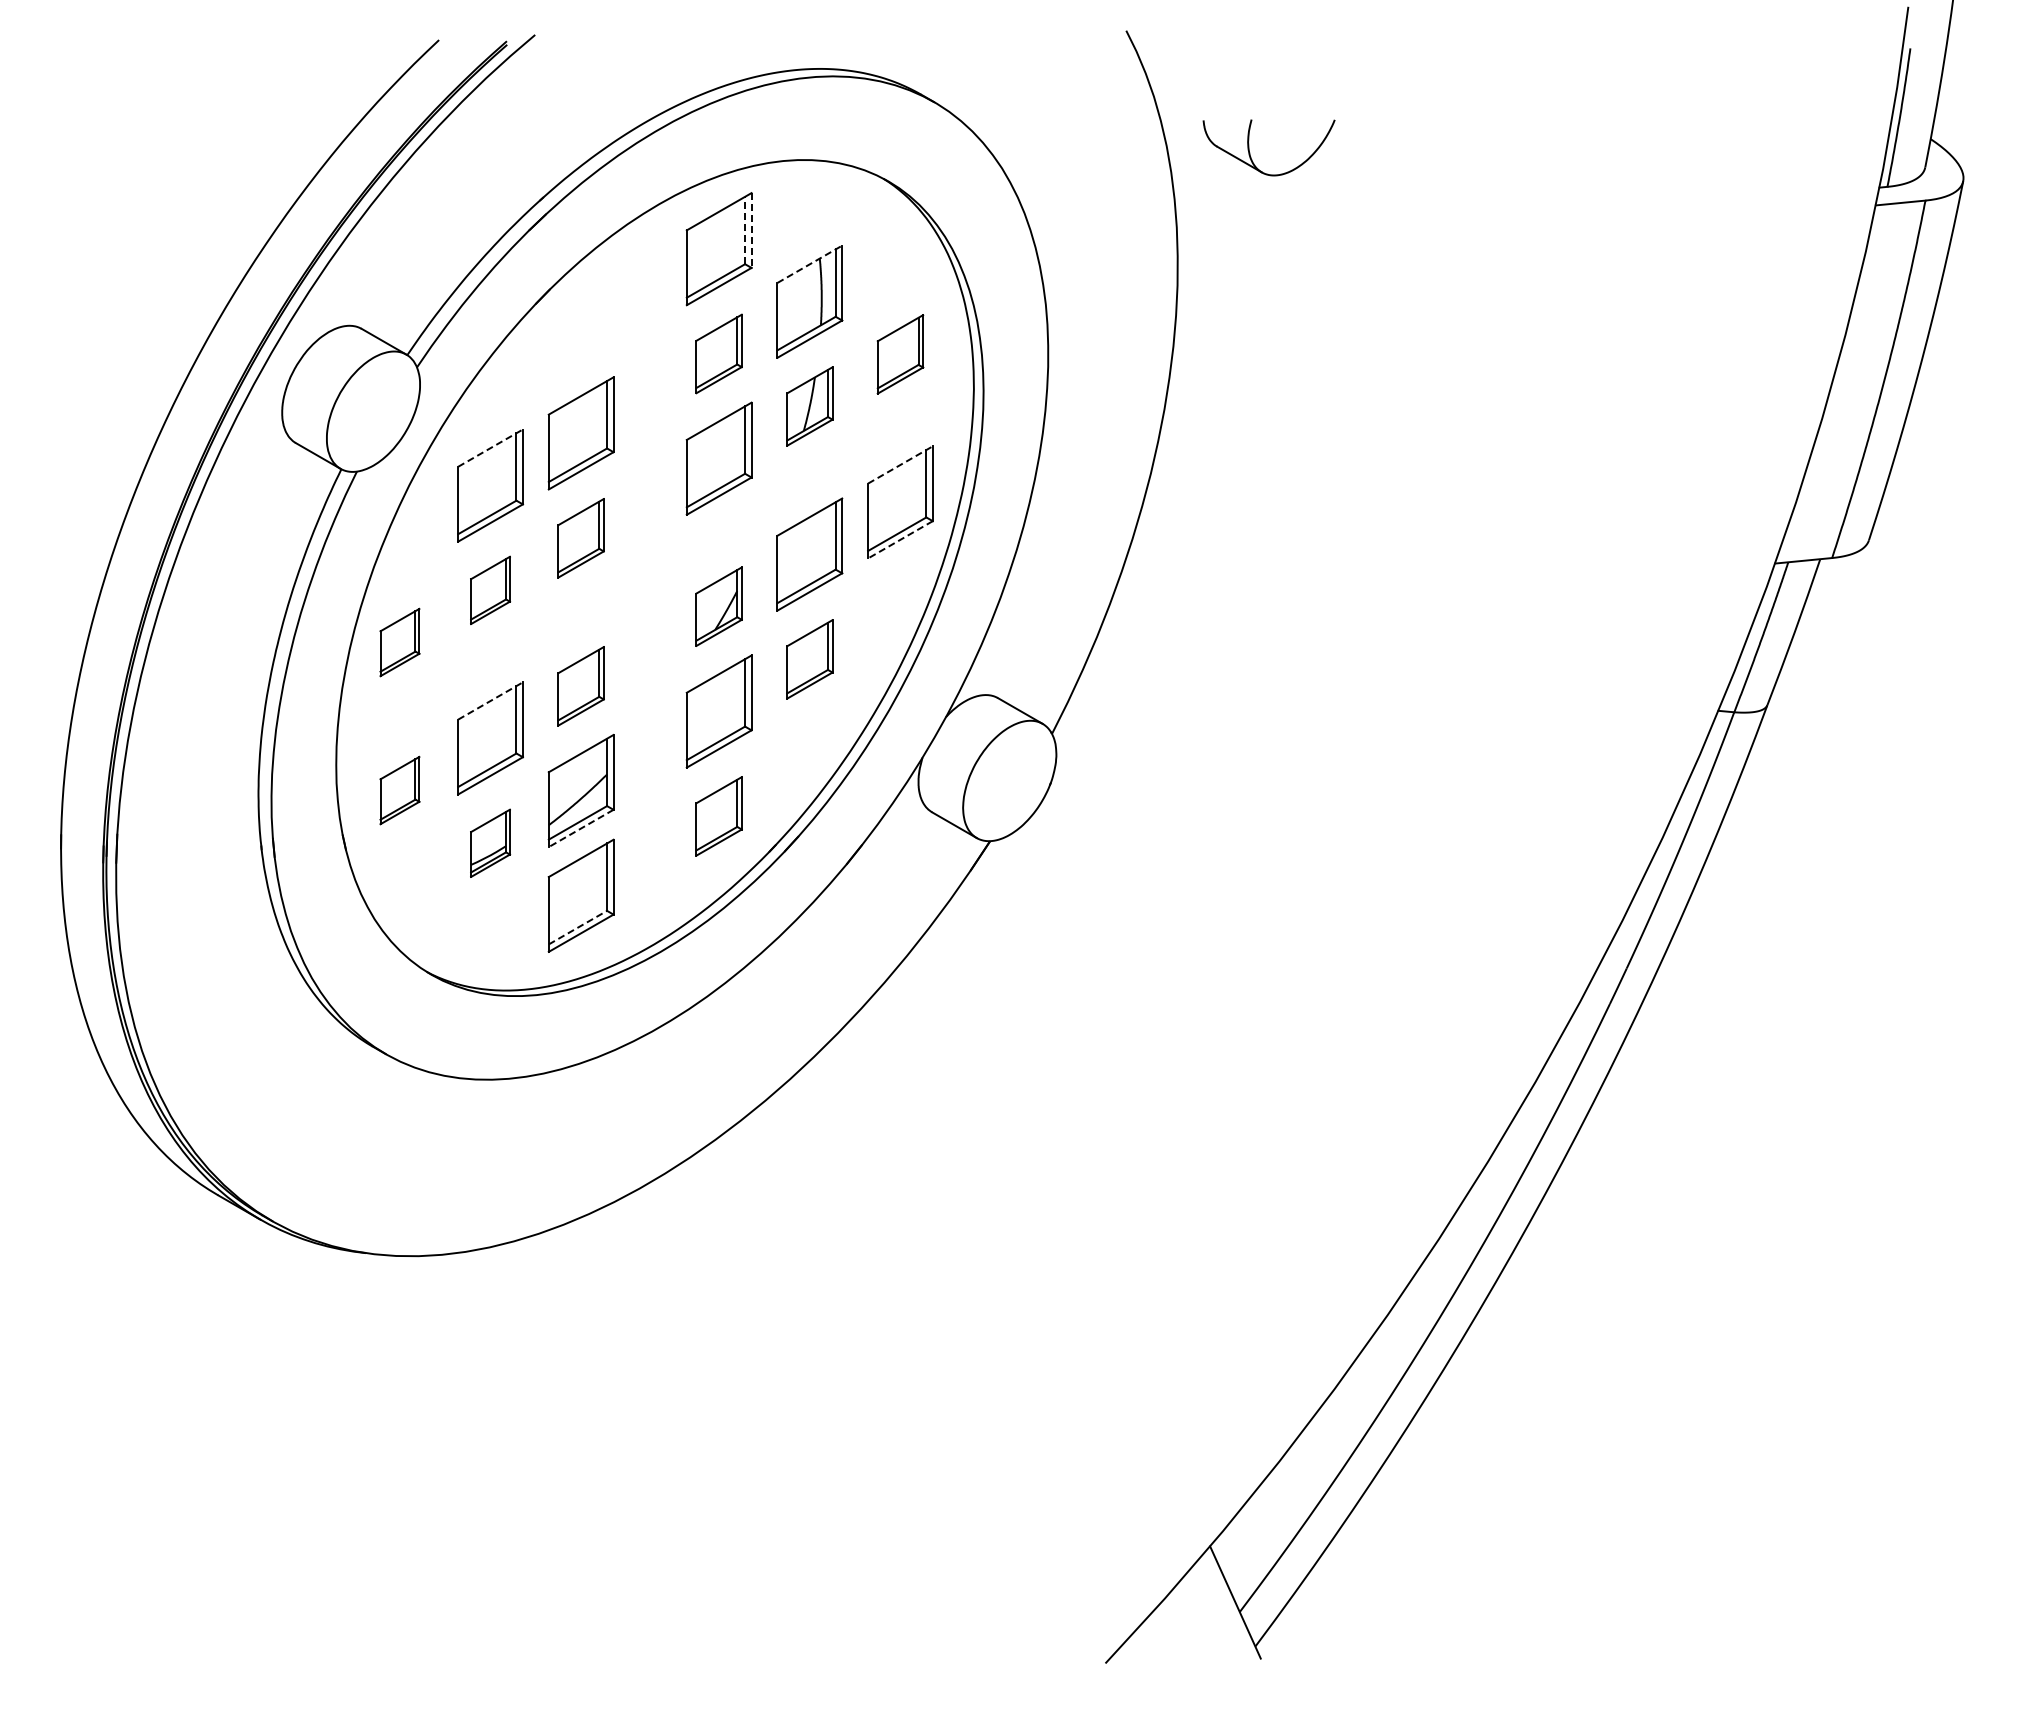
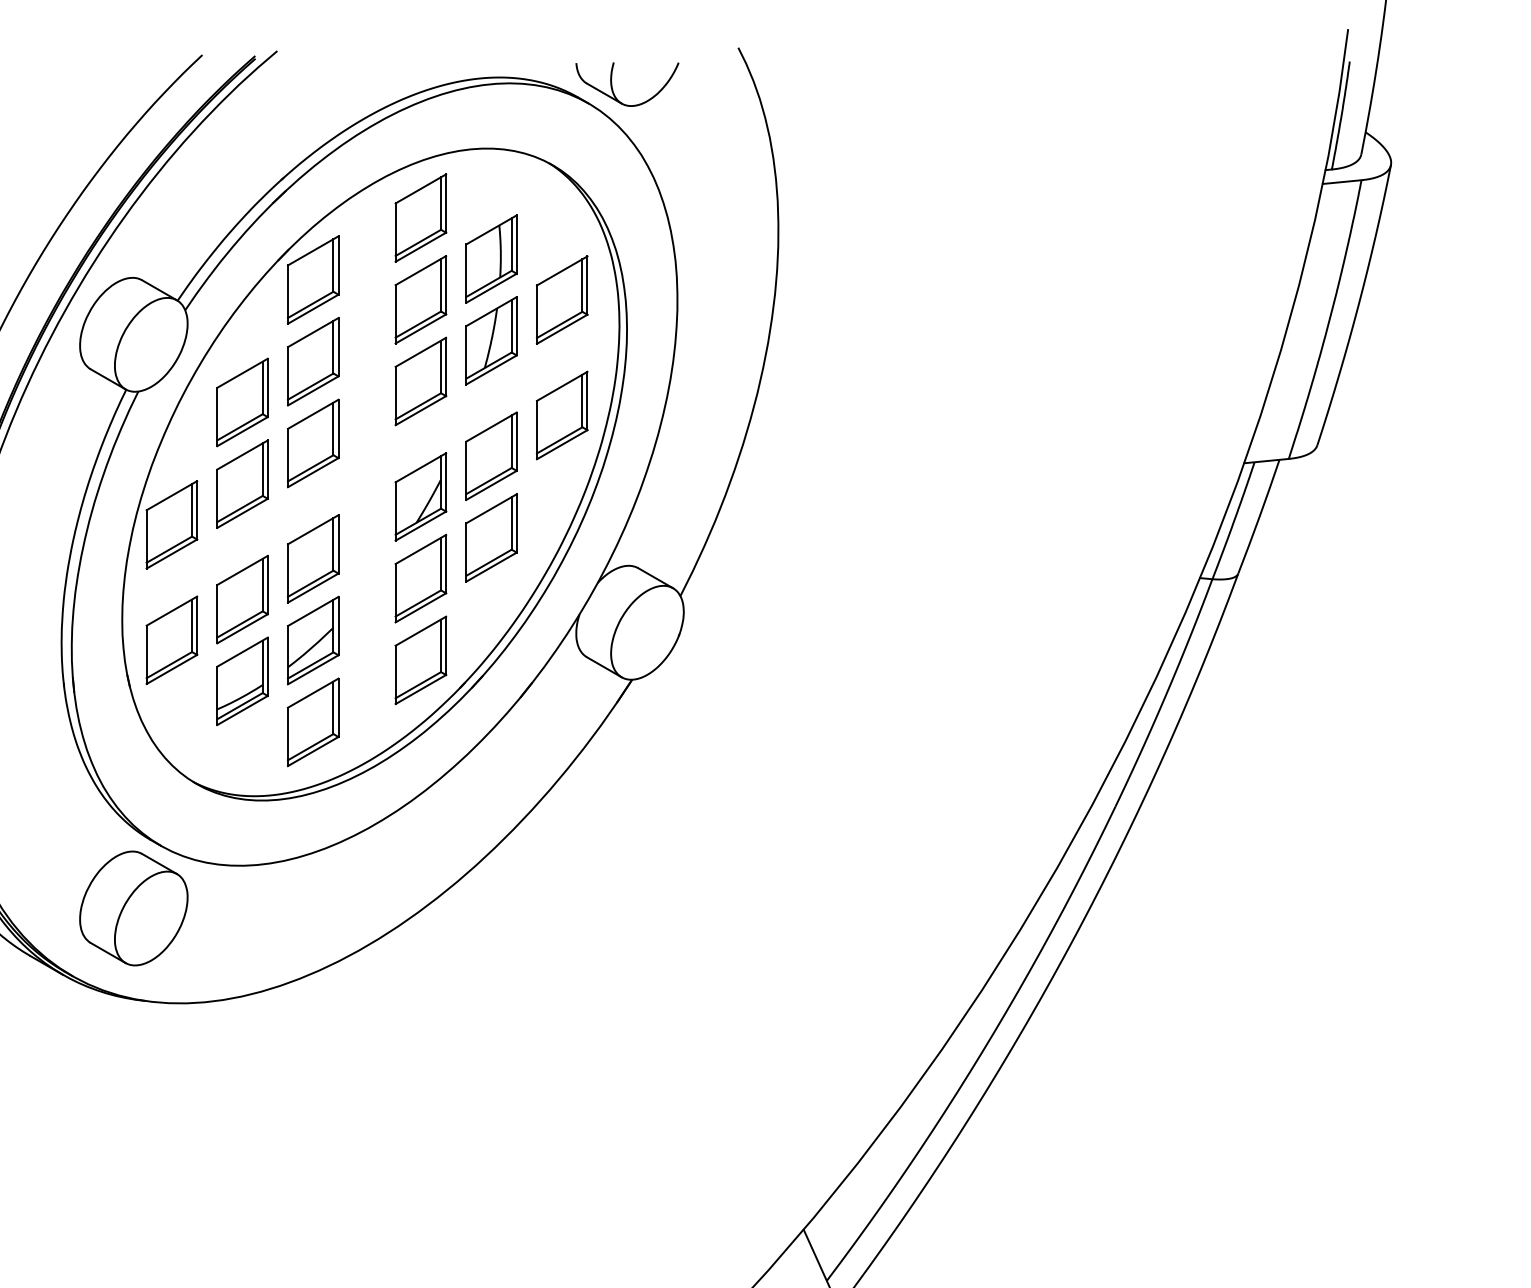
part: (1250, 152) -> (612, 88), moved
line: (745, 230) -> (441, 203), dashed -> solid
line: (751, 231) -> (446, 204), dashed -> solid
line: (810, 264) -> (492, 230), dashed -> solid
part: (580, 328) -> (312, 279), added
part: (718, 353) -> (420, 299), size x1.43
part: (900, 354) -> (562, 300), size x1.43
part: (809, 406) -> (491, 340), size x1.43
line: (490, 447) -> (242, 372), dashed -> solid
line: (900, 464) -> (562, 386), dashed -> solid
part: (580, 538) -> (312, 443), size x1.43
line: (900, 540) -> (562, 445), dashed -> solid
part: (490, 590) -> (242, 484), size x1.67
part: (718, 606) -> (420, 496), size x1.43
part: (399, 642) -> (171, 524), size x1.67
part: (809, 659) -> (491, 538), size x1.43
part: (580, 686) -> (312, 559), size x1.43
line: (490, 700) -> (242, 570), dashed -> solid
part: (399, 790) -> (171, 640), size x1.67
part: (718, 816) -> (420, 660), size x1.43
line: (580, 828) -> (312, 669), dashed -> solid
part: (490, 843) -> (242, 681), size x1.67
line: (577, 927) -> (310, 747), dashed -> solid
part: (350, 1134) -> (133, 908), added

